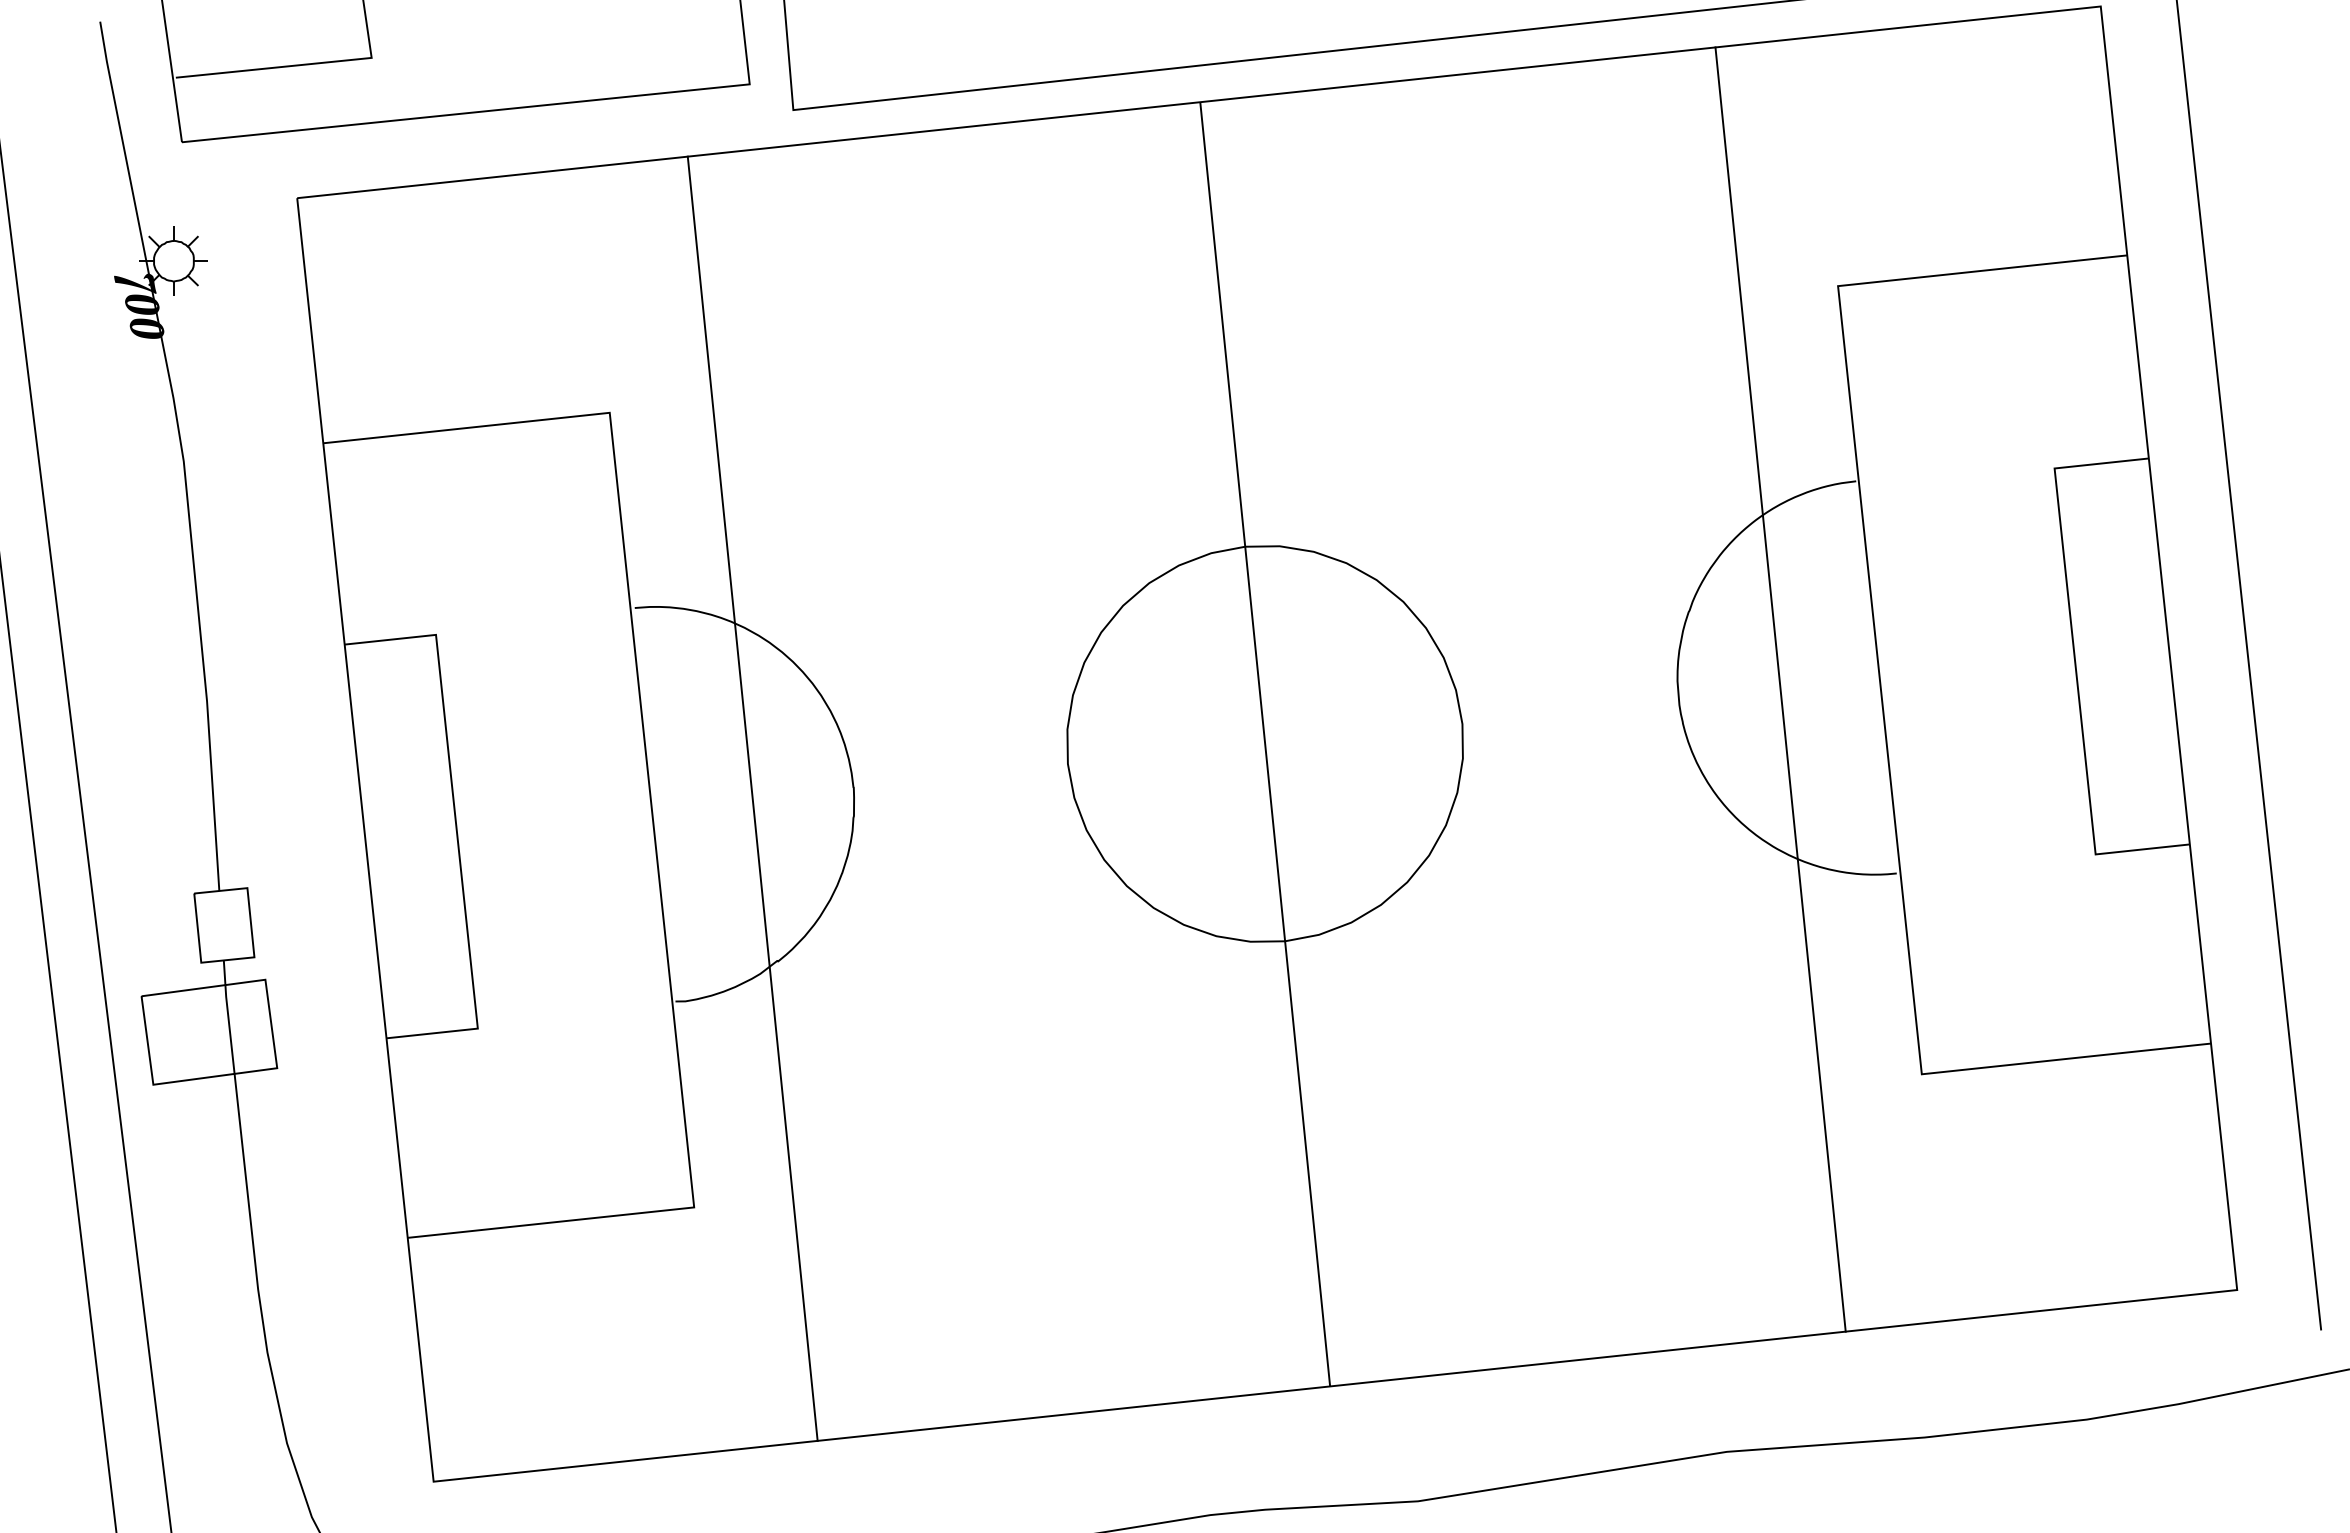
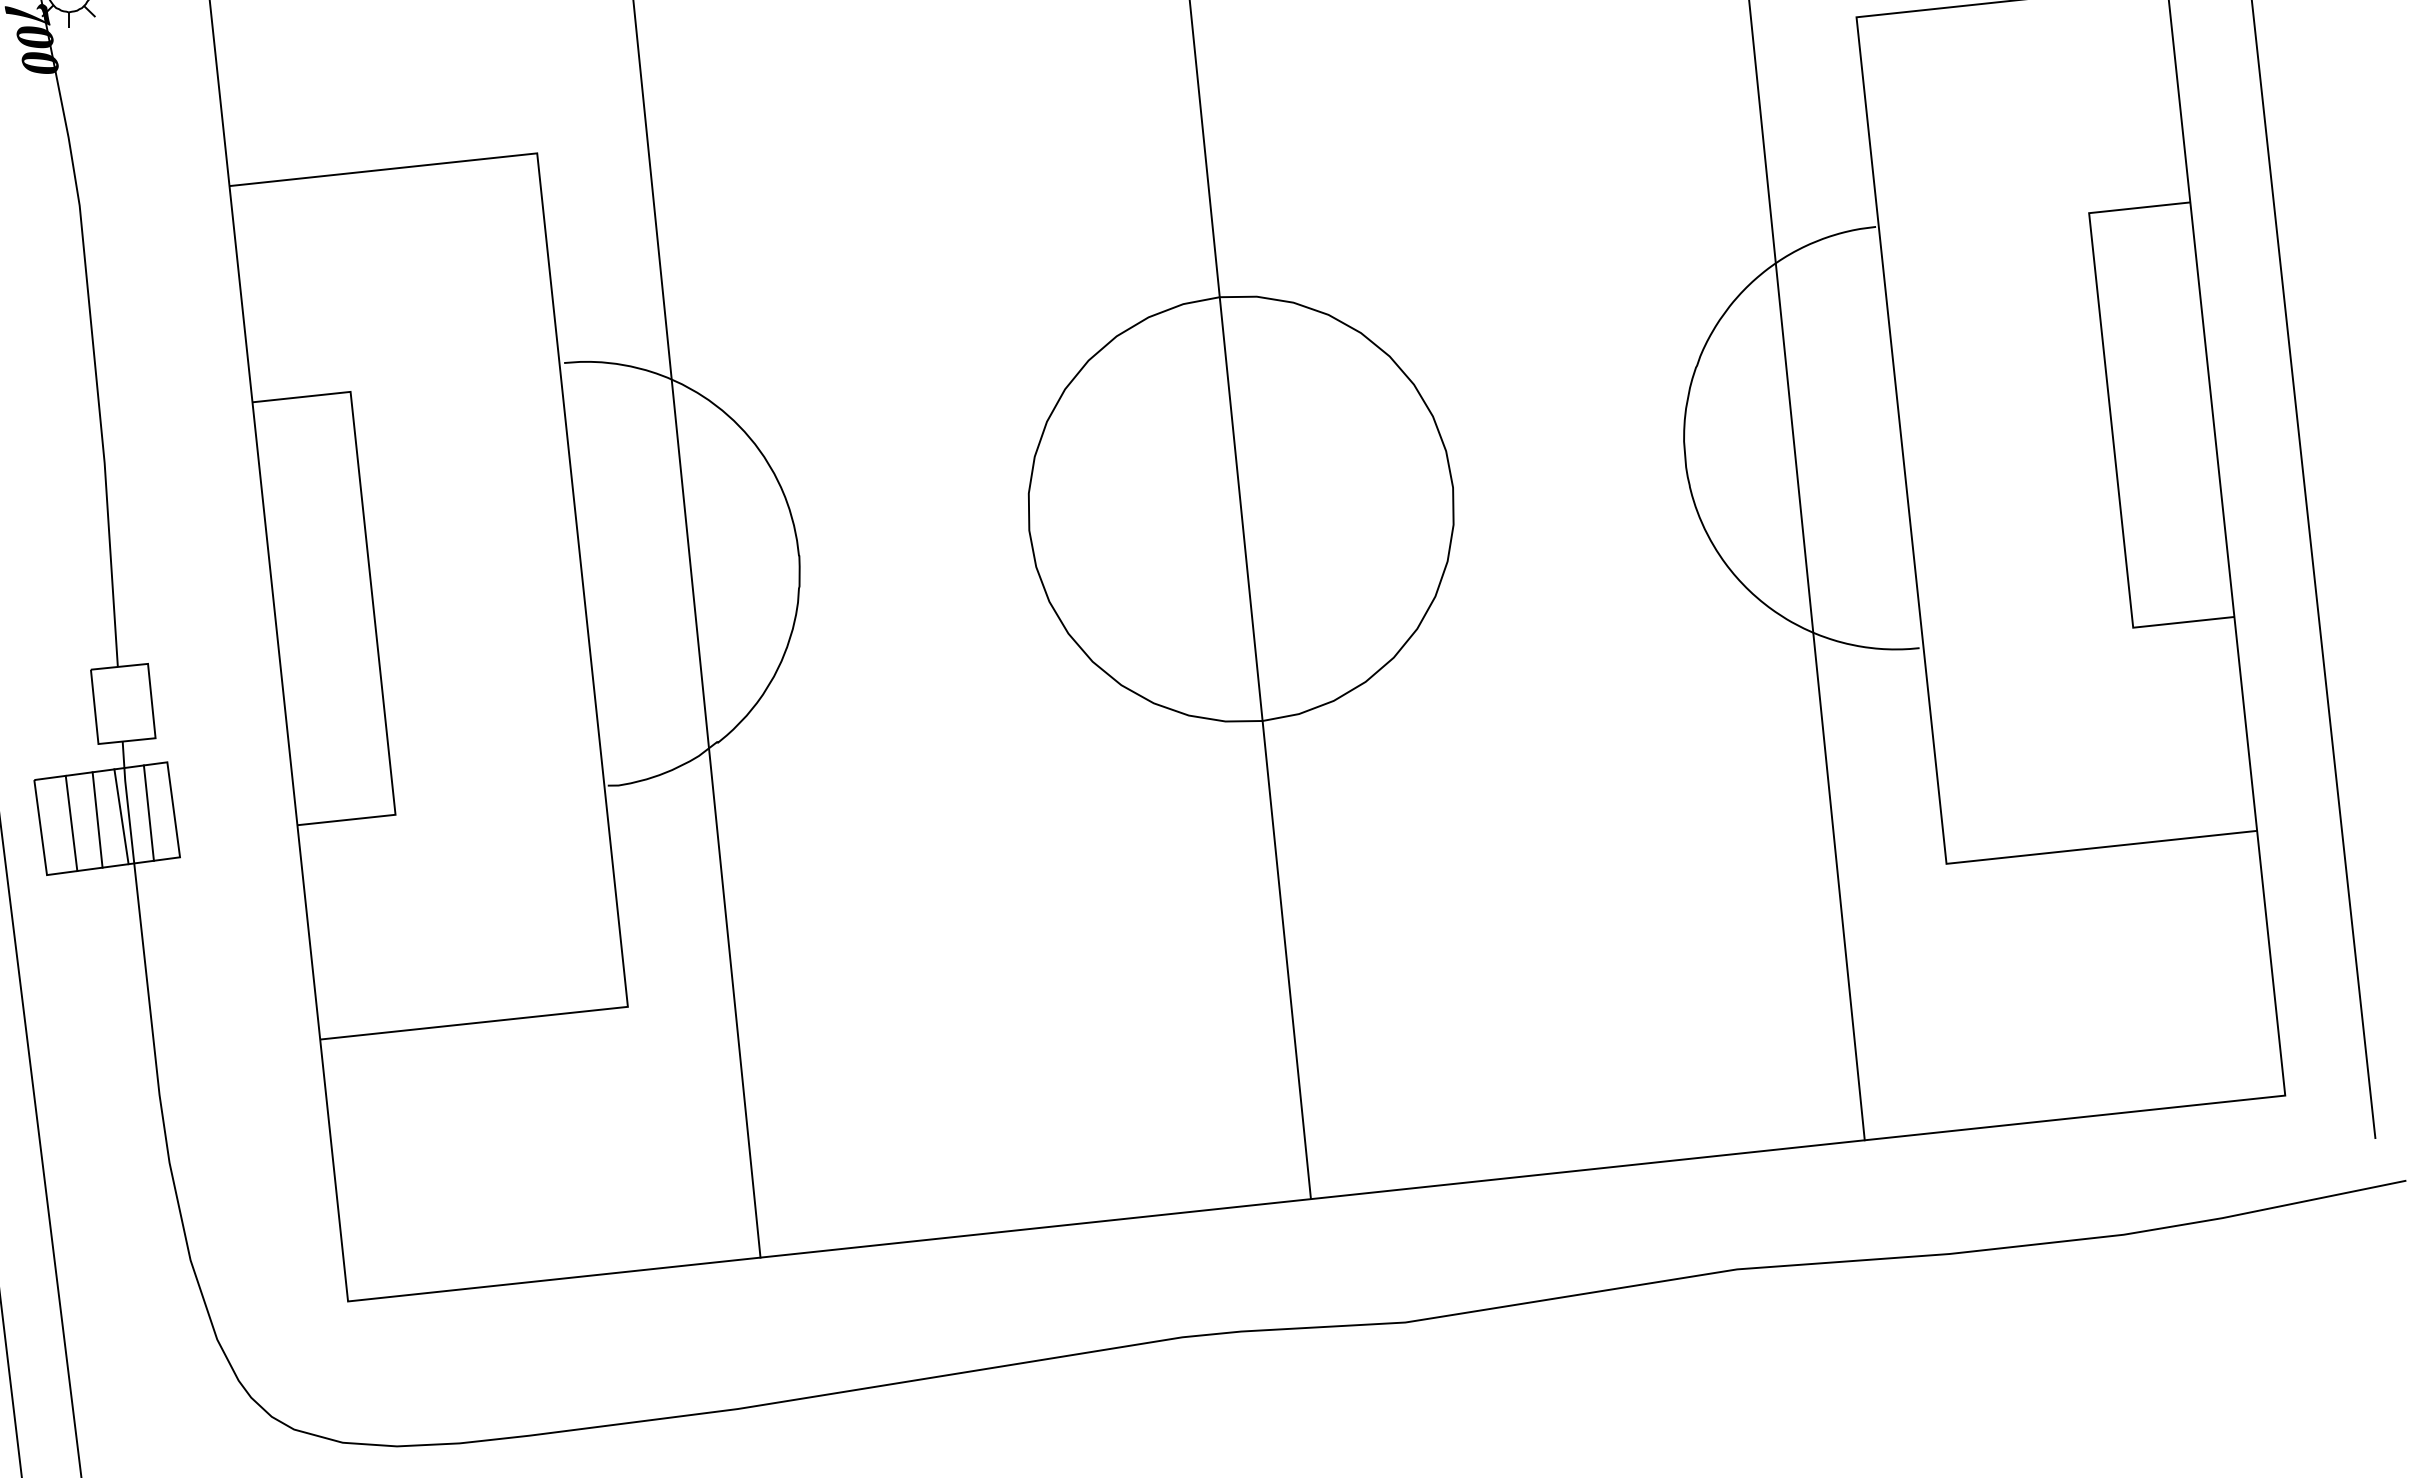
line: (247, 1026) -> (148, 812), added
line: (222, 1030) -> (121, 816), added
line: (200, 1033) -> (97, 820), added
line: (175, 1036) -> (70, 823), added

